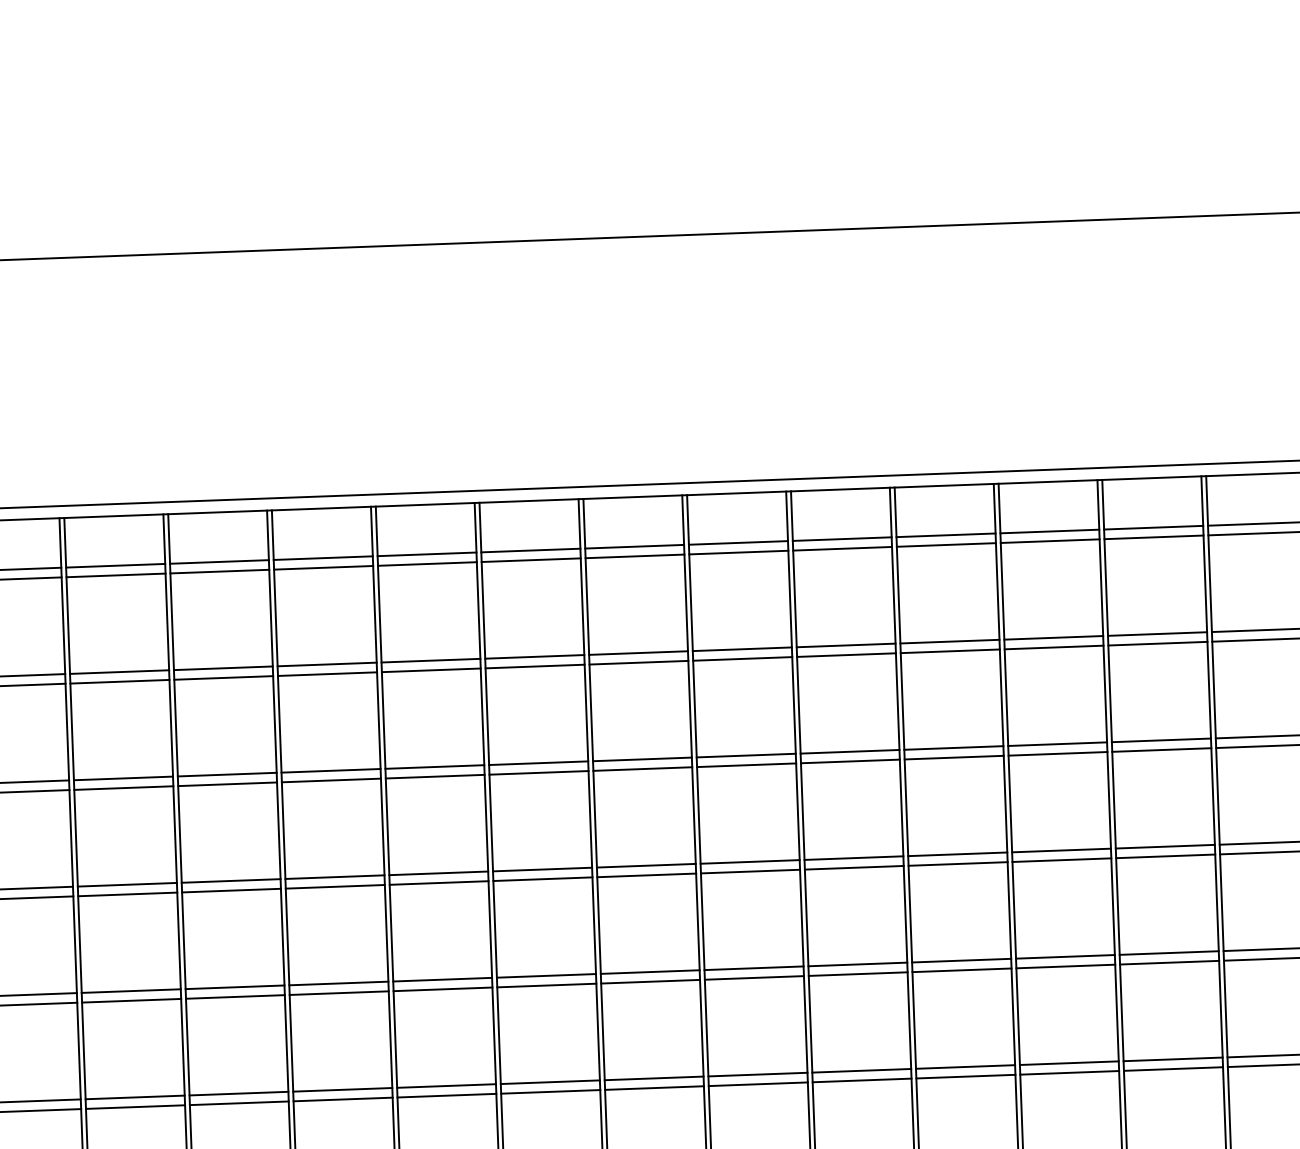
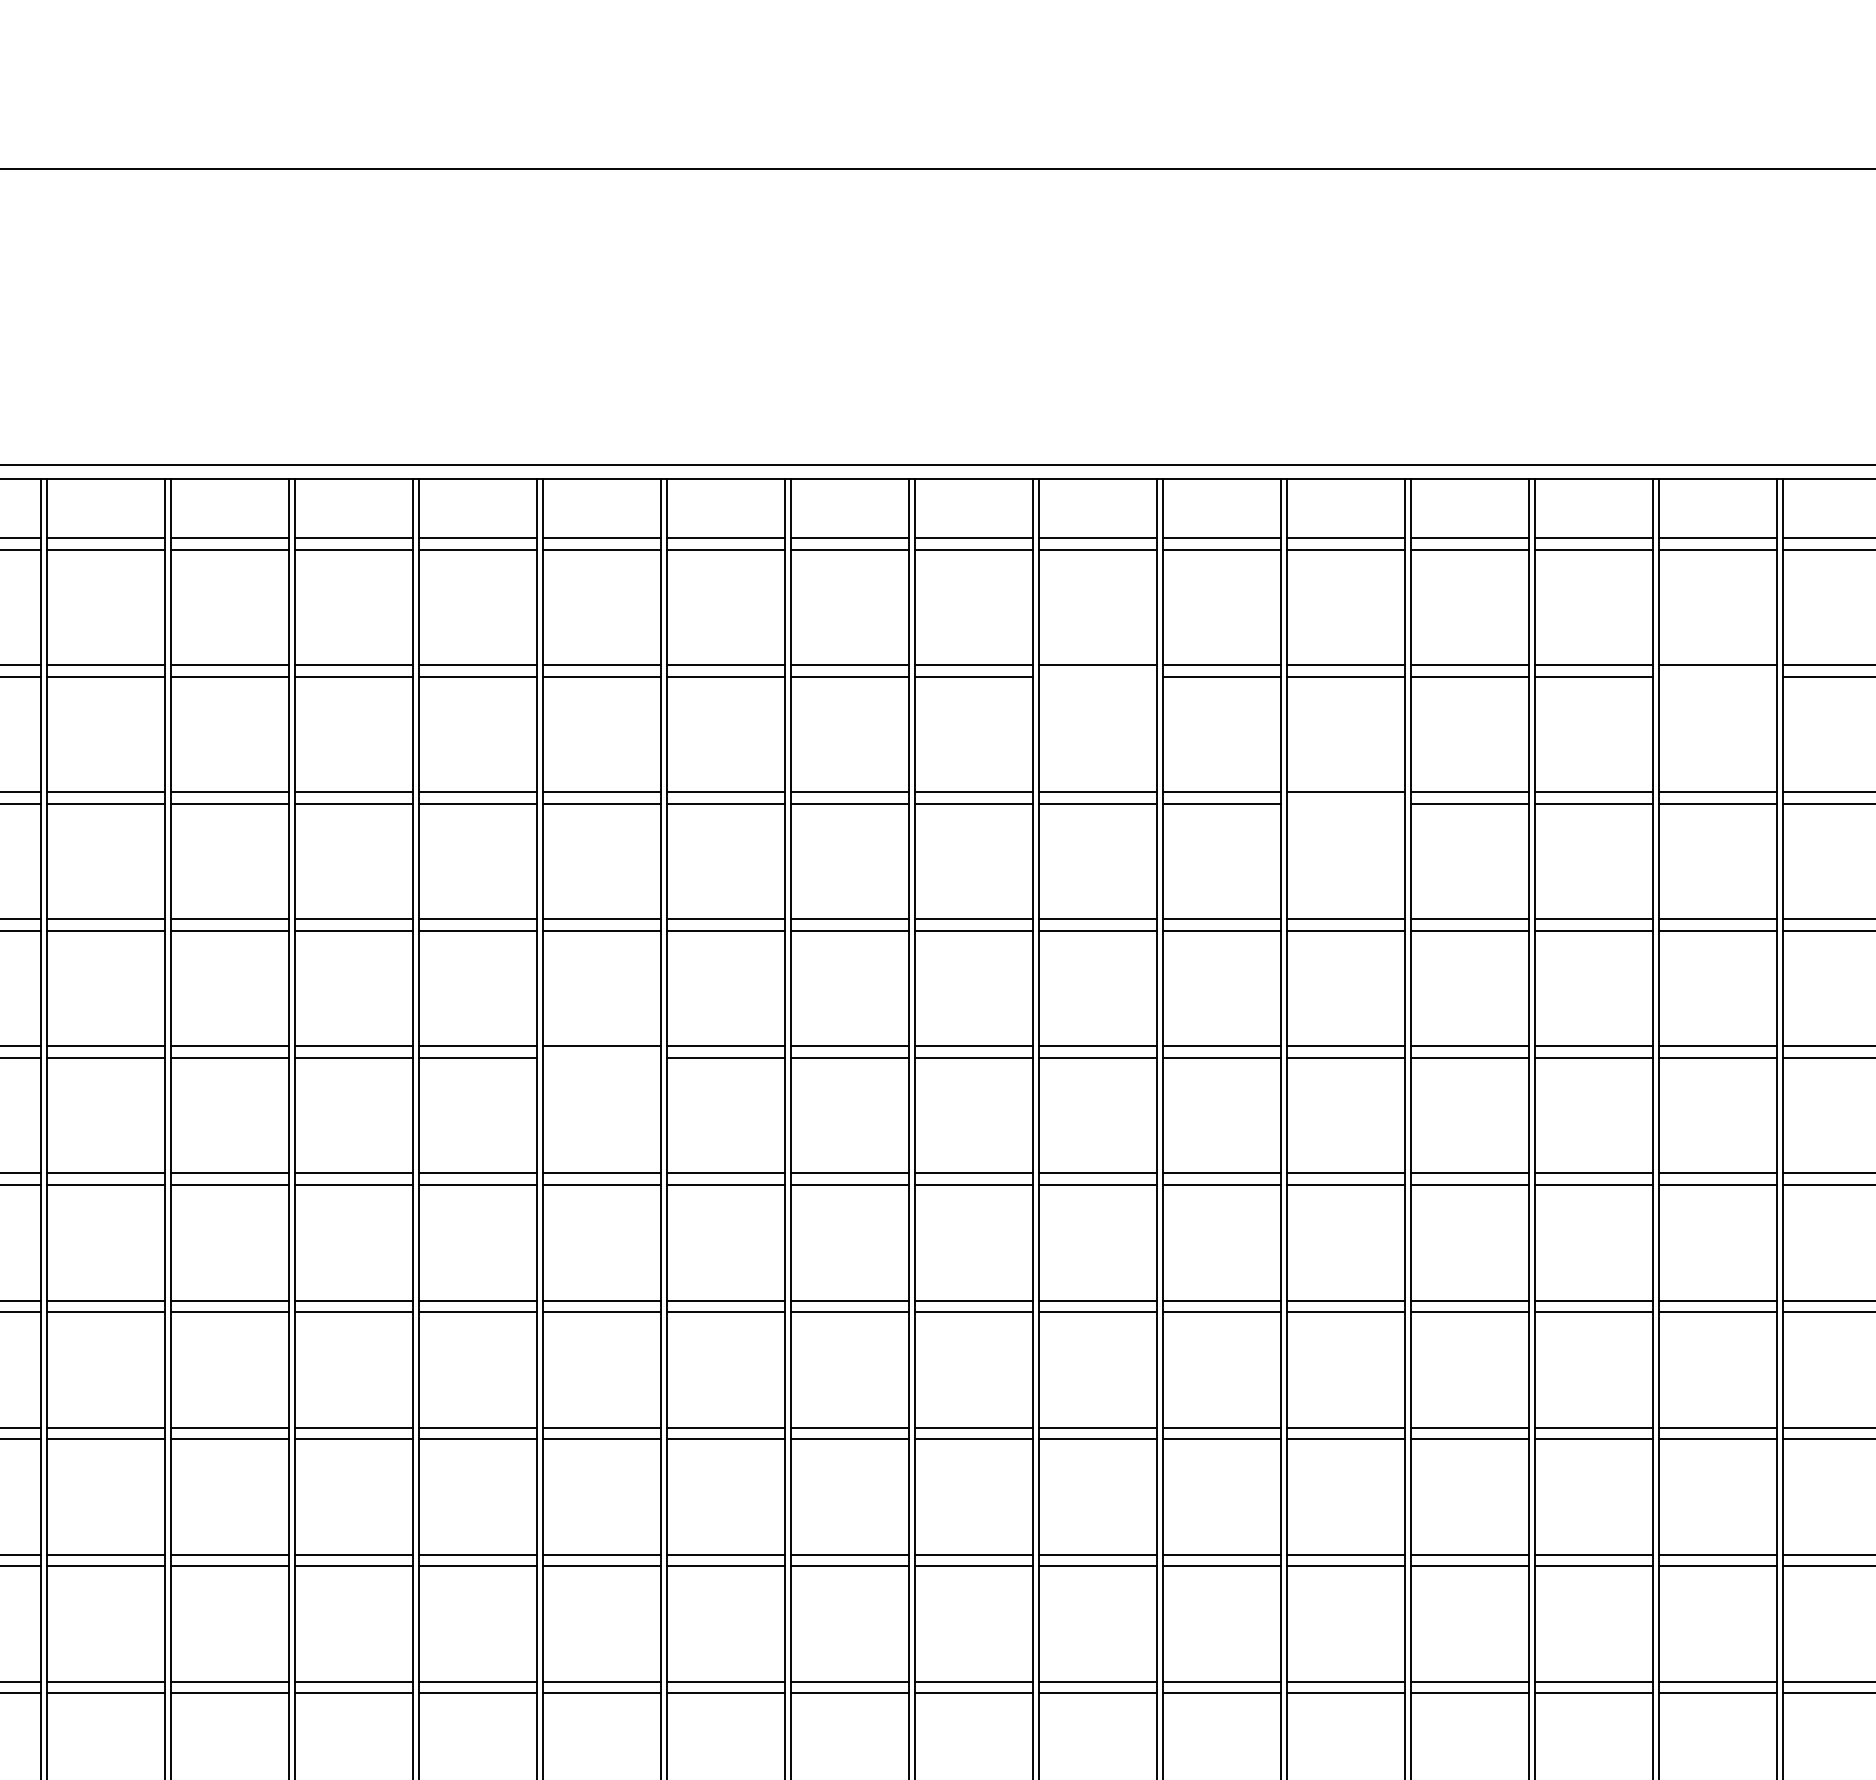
line: (1053, 647) -> (1717, 676), removed
line: (534, 666) -> (1097, 676), removed
line: (746, 764) -> (1345, 803), removed
line: (131, 1001) -> (601, 1058), removed

